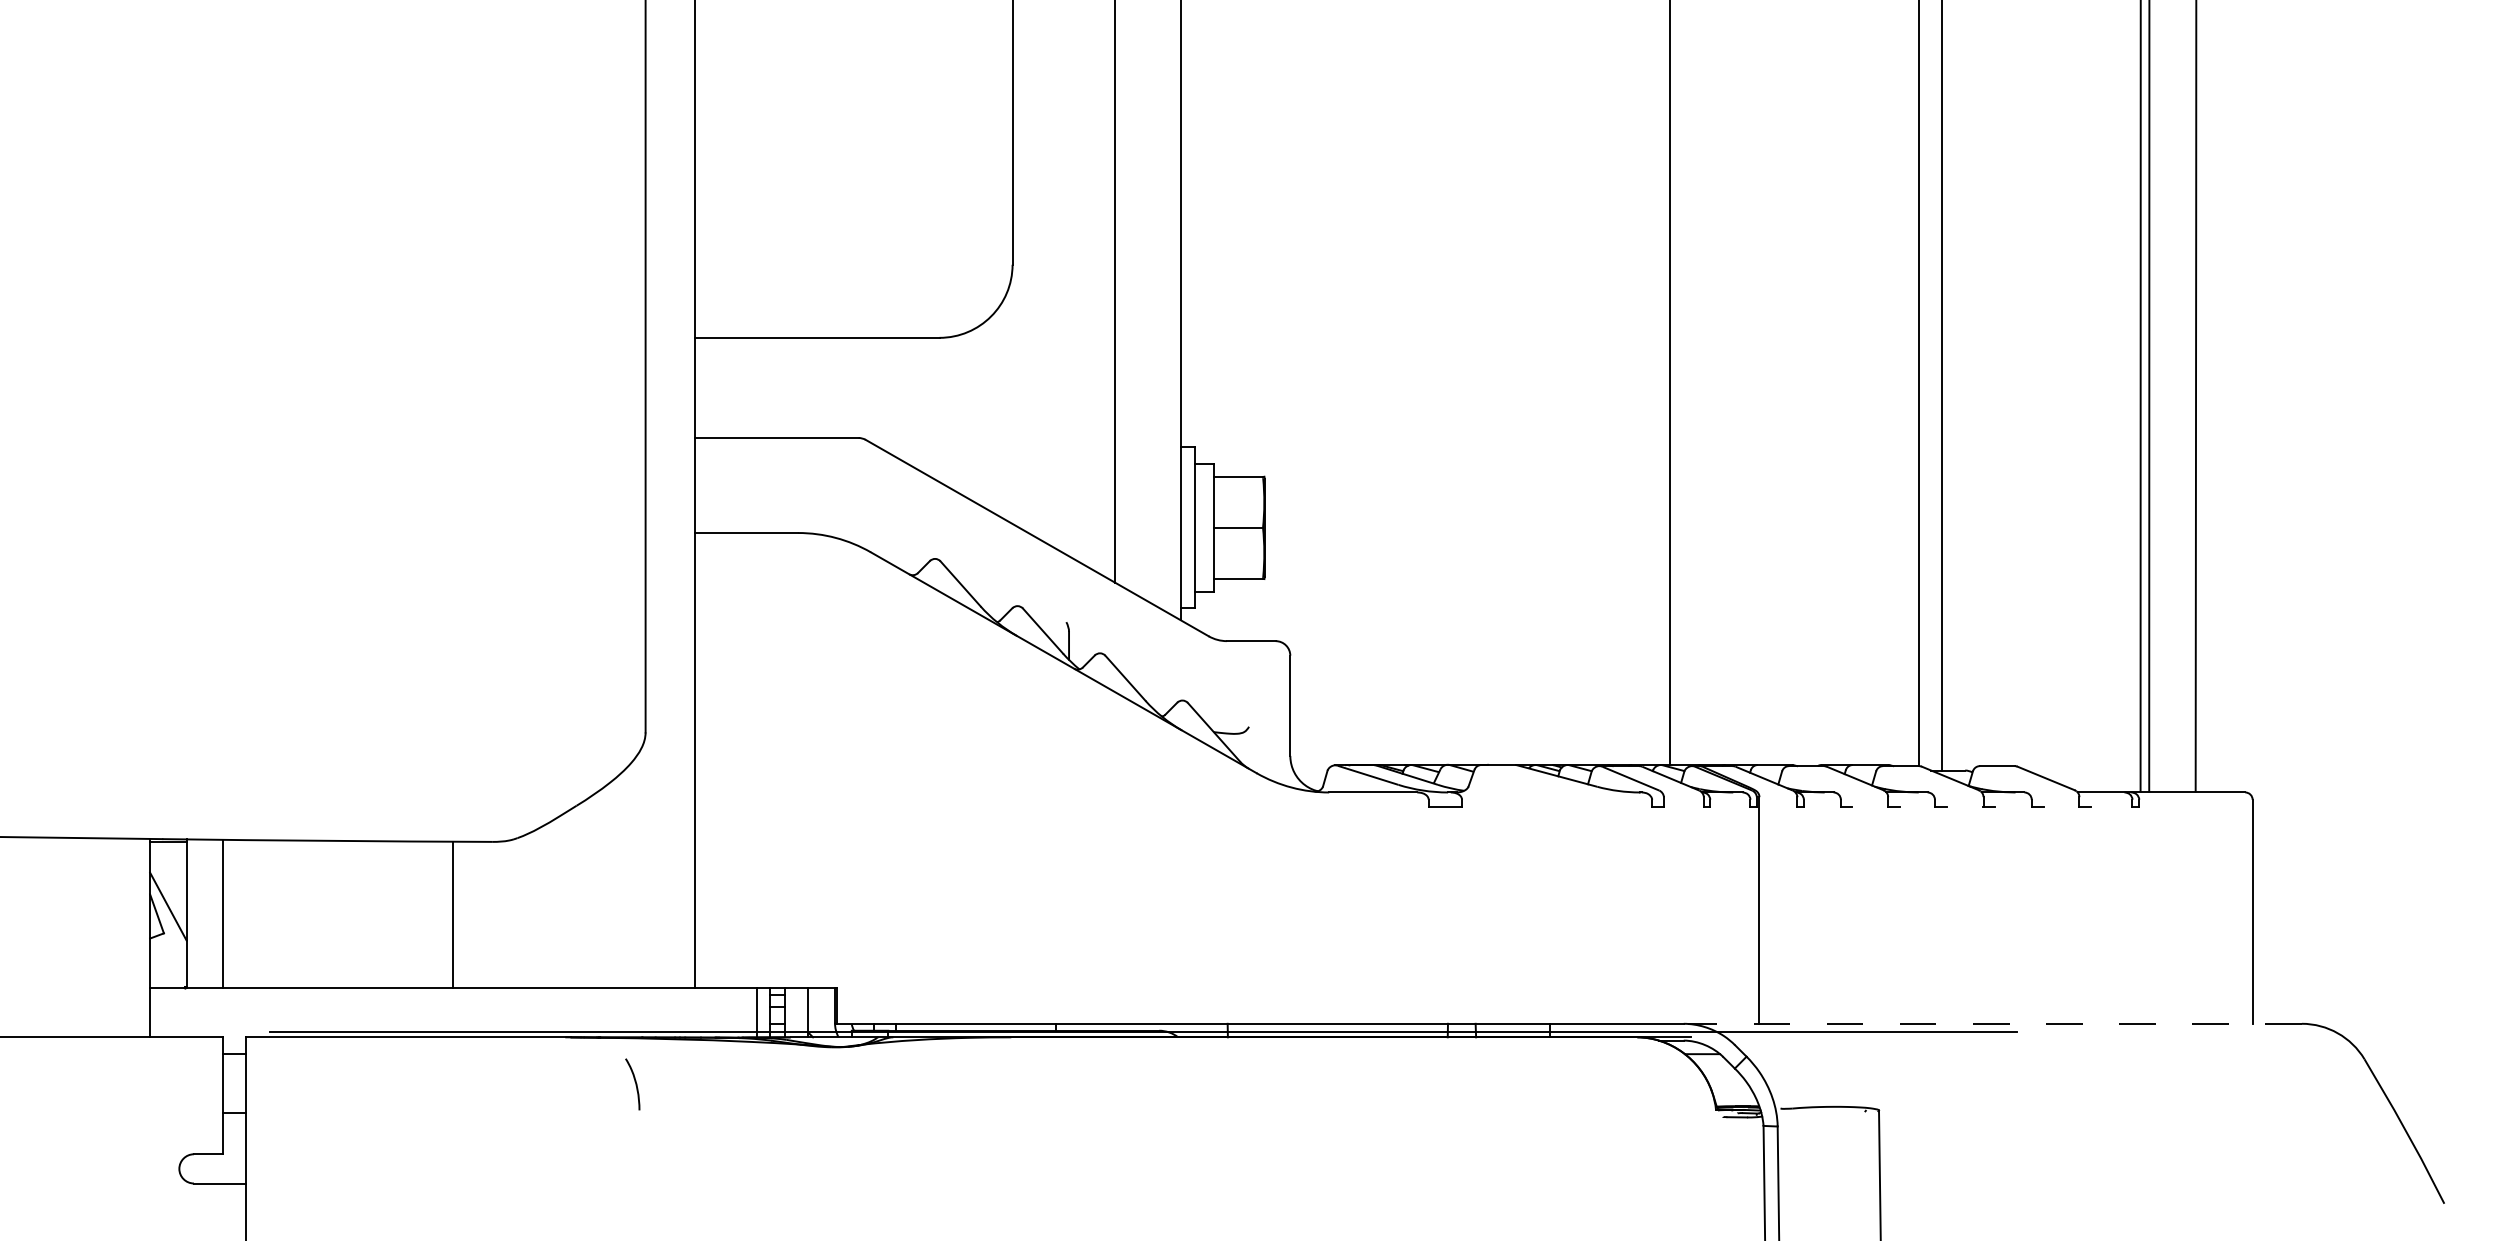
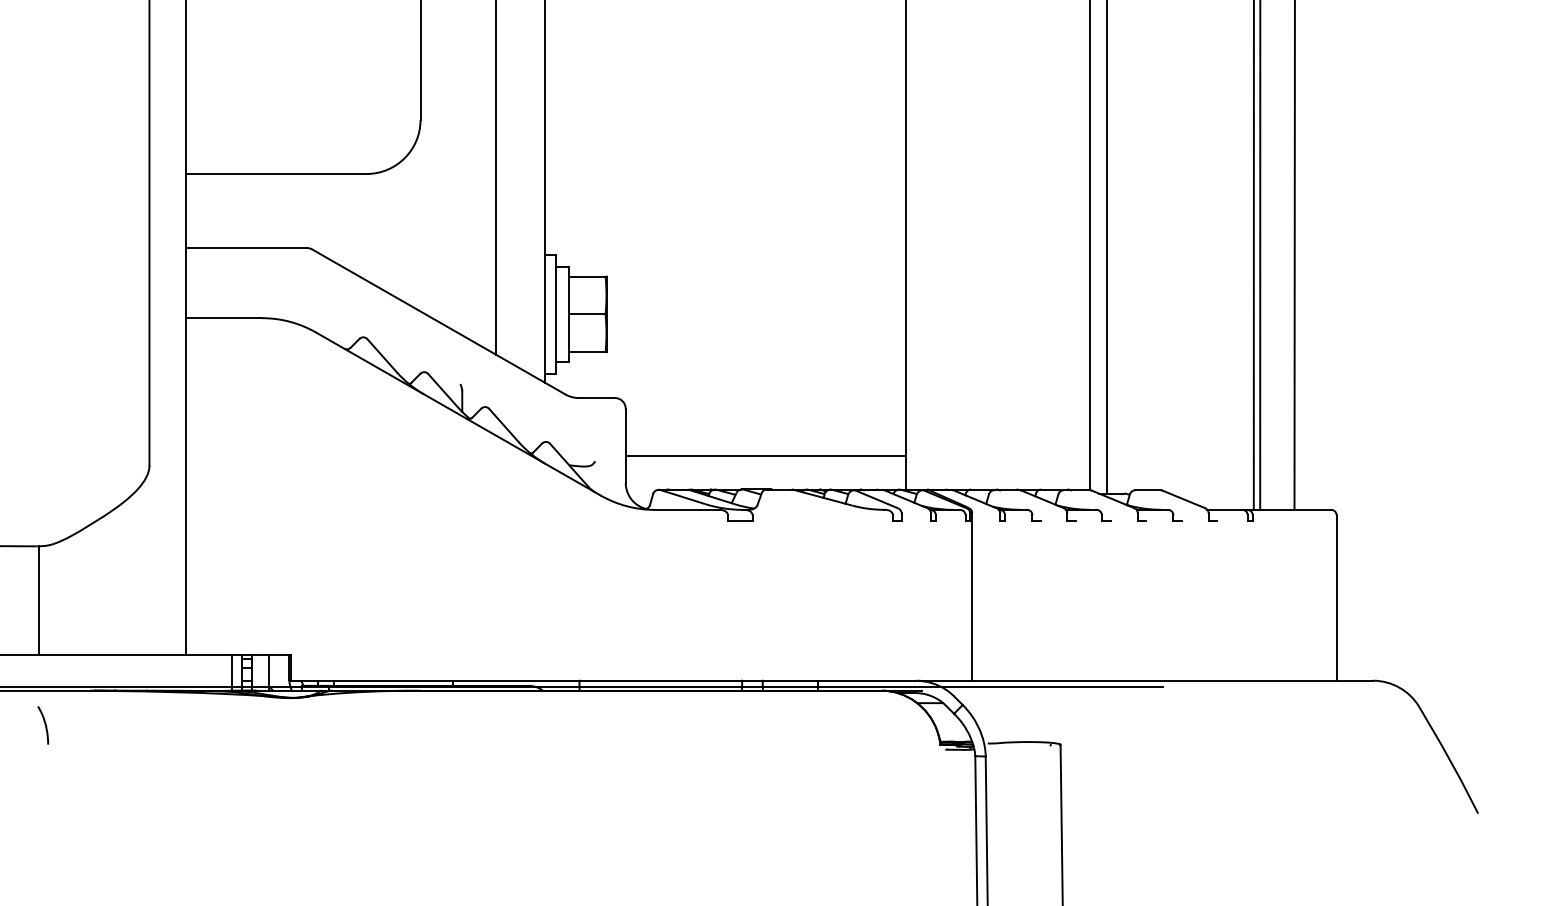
line: (1480, 719) -> (766, 455), added
line: (452, 914) -> (39, 599), moved
line: (1994, 1023) -> (1145, 680), dashed -> solid
curve: (635, 1084) -> (45, 725), moved

